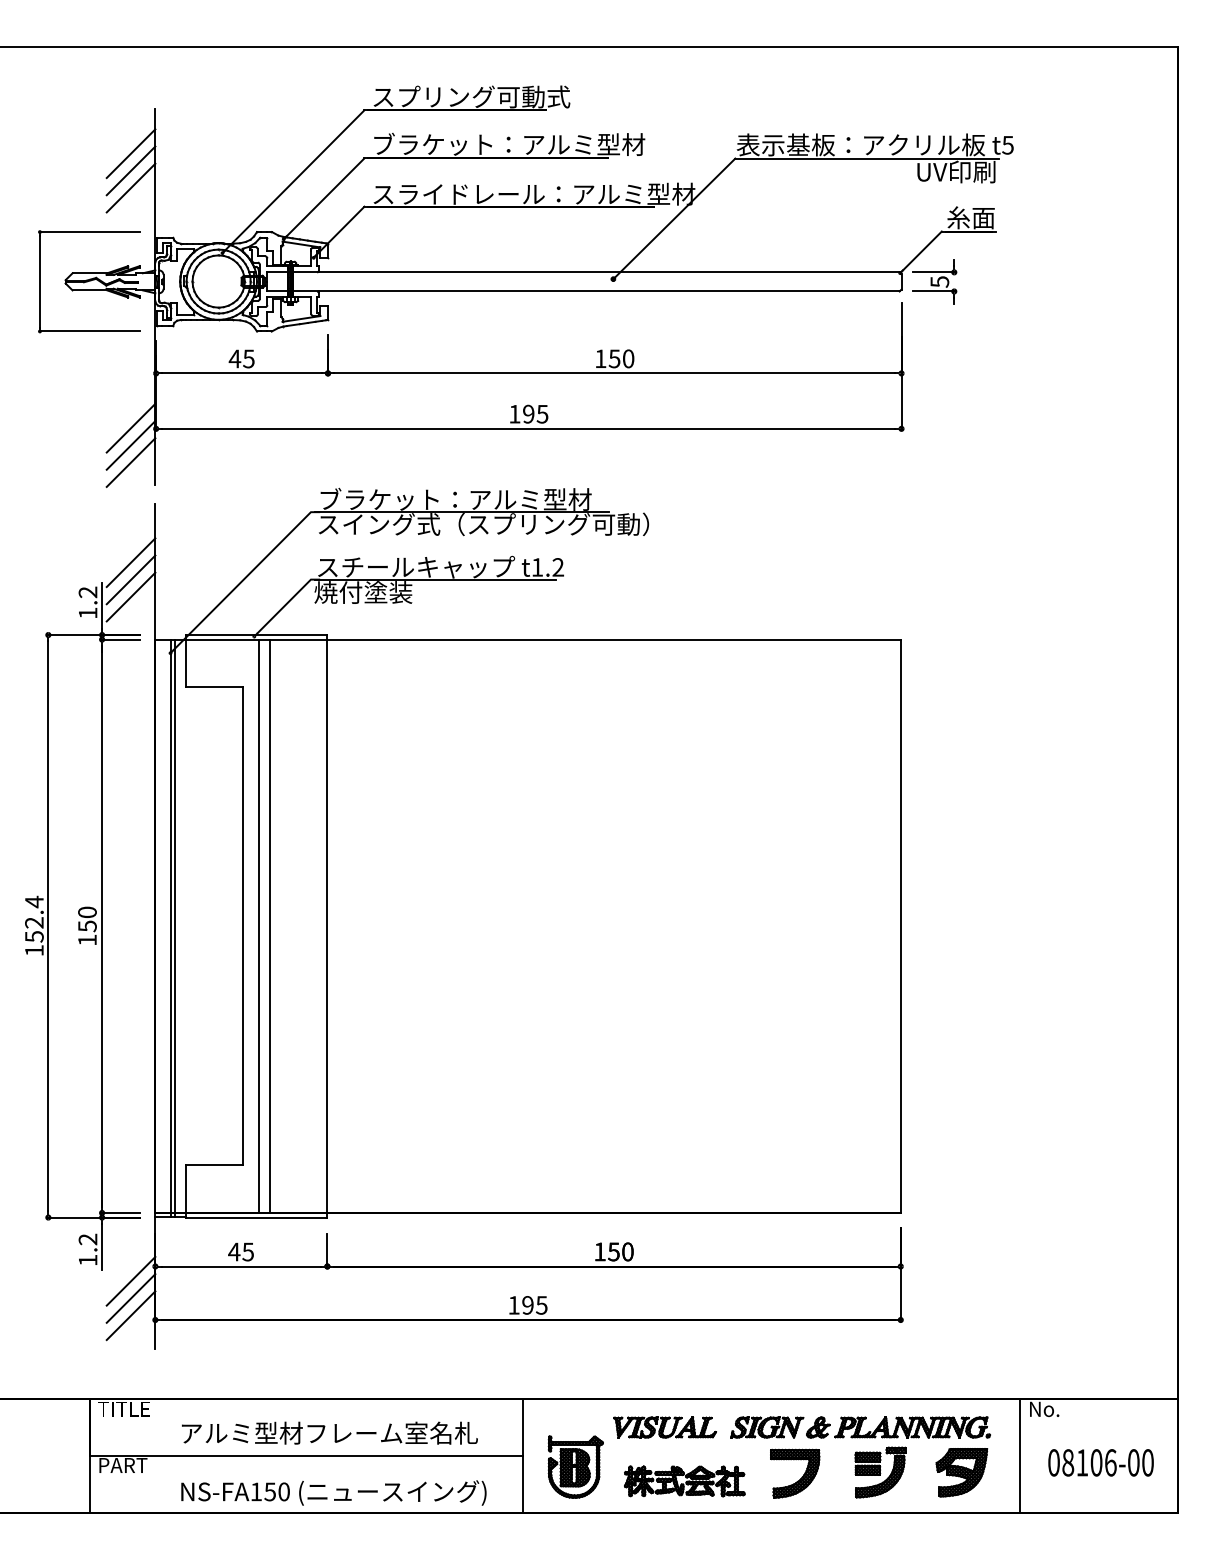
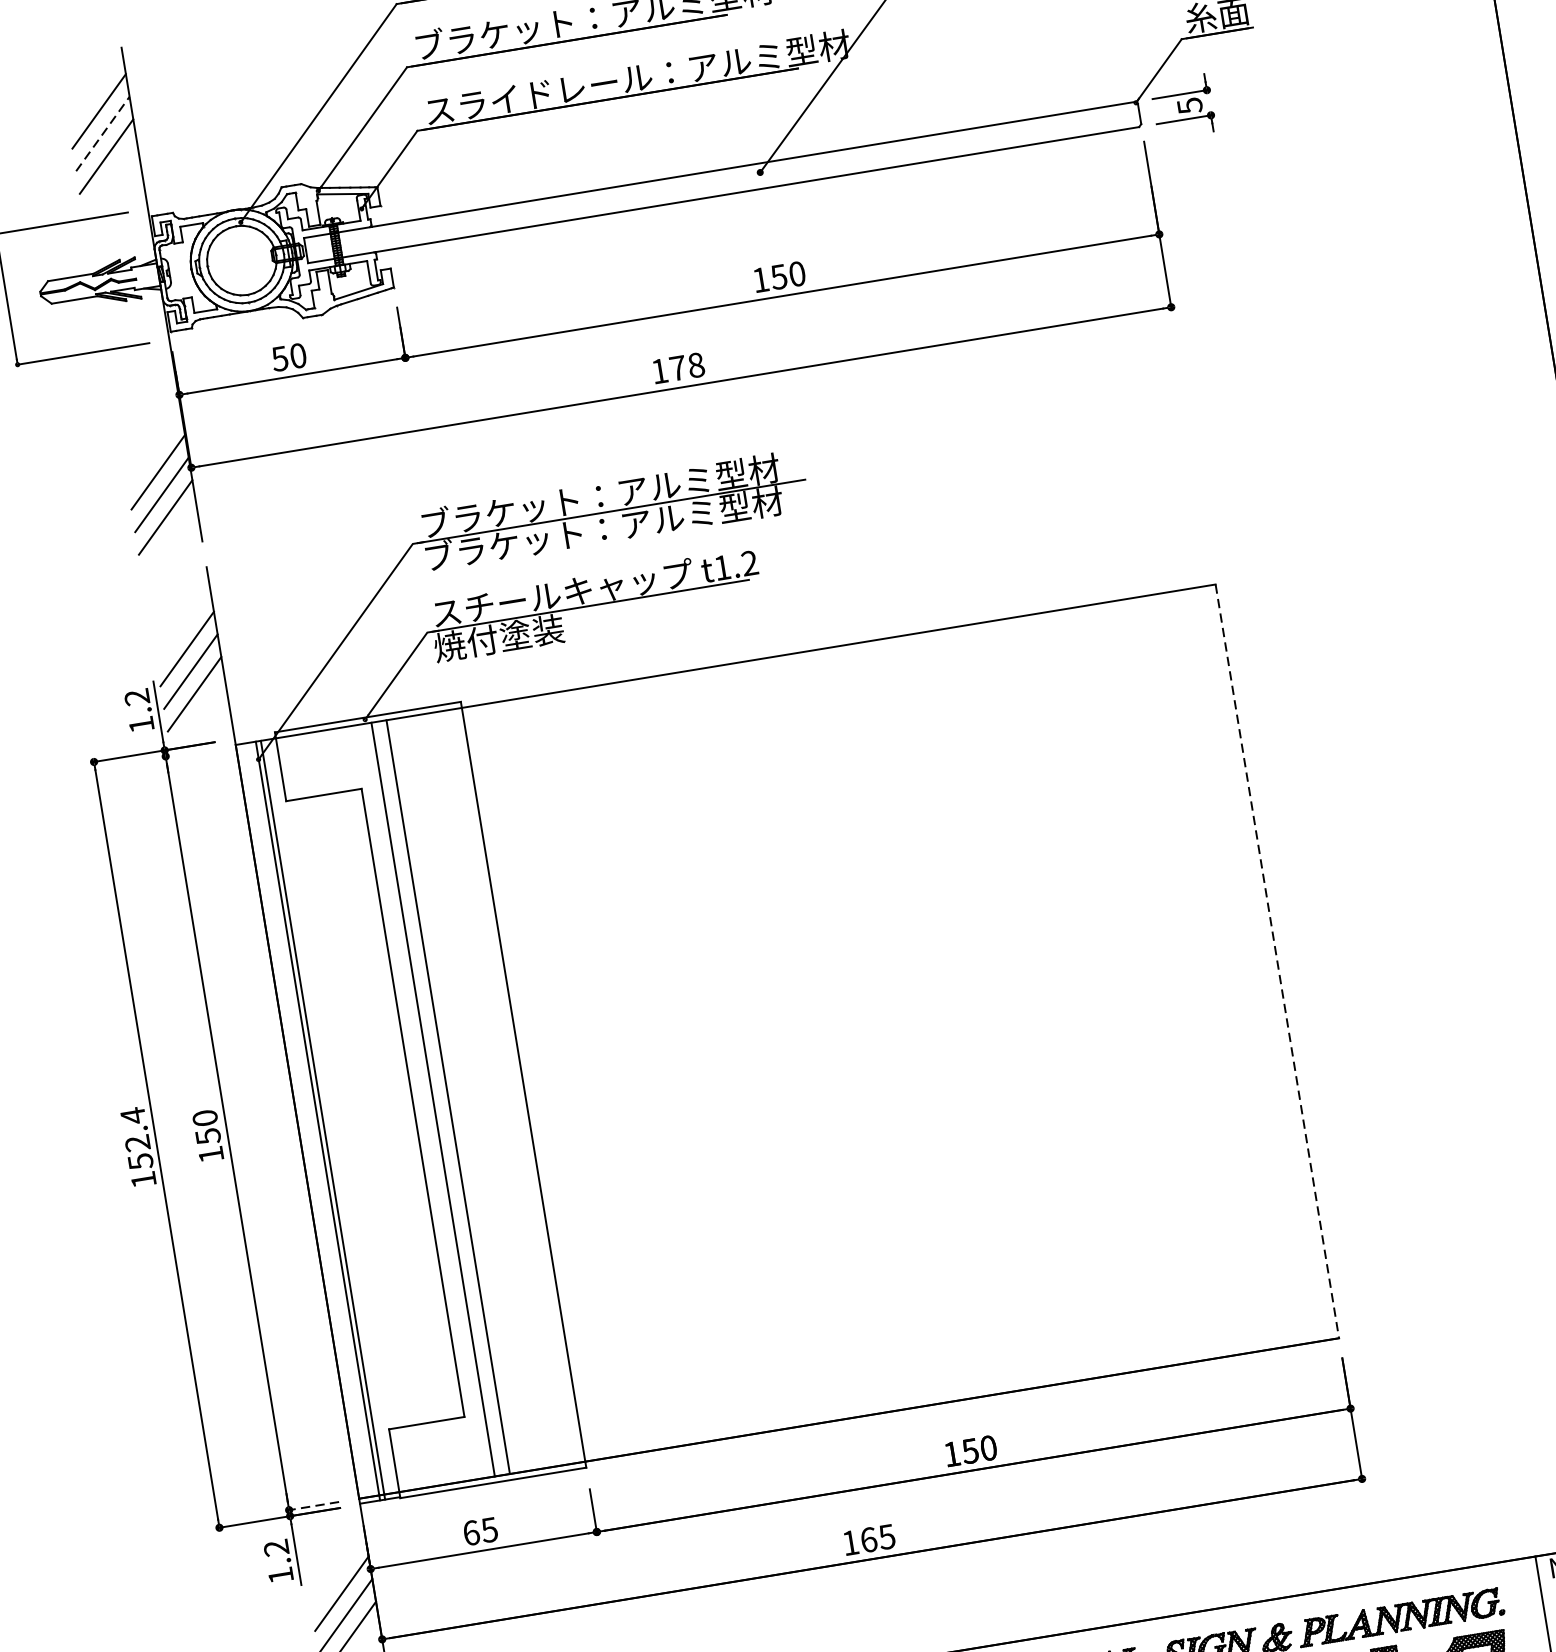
line: (131, 170) -> (103, 133), solid -> dashed
text: (241, 358) -> (288, 356), 45 -> 50
text: (535, 413) -> (686, 365), 195 -> 178
text: (483, 524) -> (642, 522), スイング式（スプリング可動） -> ブラケット：アルミ型材
line: (121, 639) -> (191, 752), removed
line: (900, 926) -> (1277, 961), solid -> dashed
line: (121, 1212) -> (314, 1505), solid -> dashed
text: (234, 1251) -> (471, 1532), 45 -> 65
text: (527, 1305) -> (868, 1540), 195 -> 165

